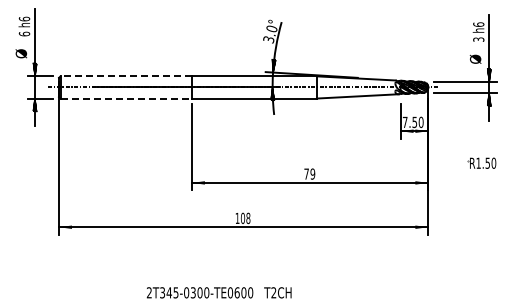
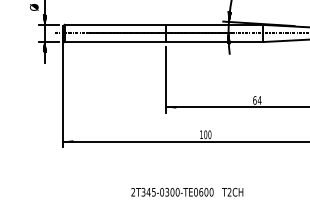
line: (126, 76) -> (115, 25), dashed -> solid
line: (126, 98) -> (115, 42), dashed -> solid
text: (309, 173) -> (257, 100), 79 -> 64
text: (248, 218) -> (209, 134), 108 -> 100

